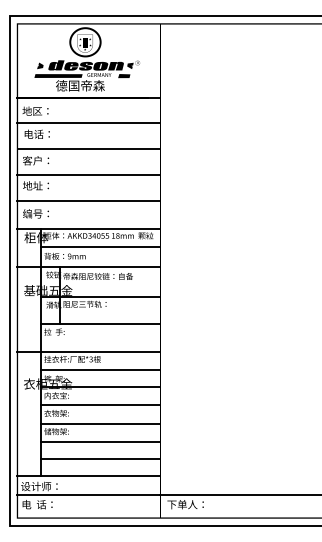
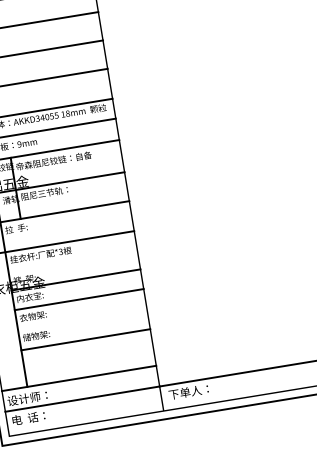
line: (100, 369) -> (72, 261), removed
line: (100, 423) -> (82, 319), removed
line: (100, 459) -> (88, 358), removed

